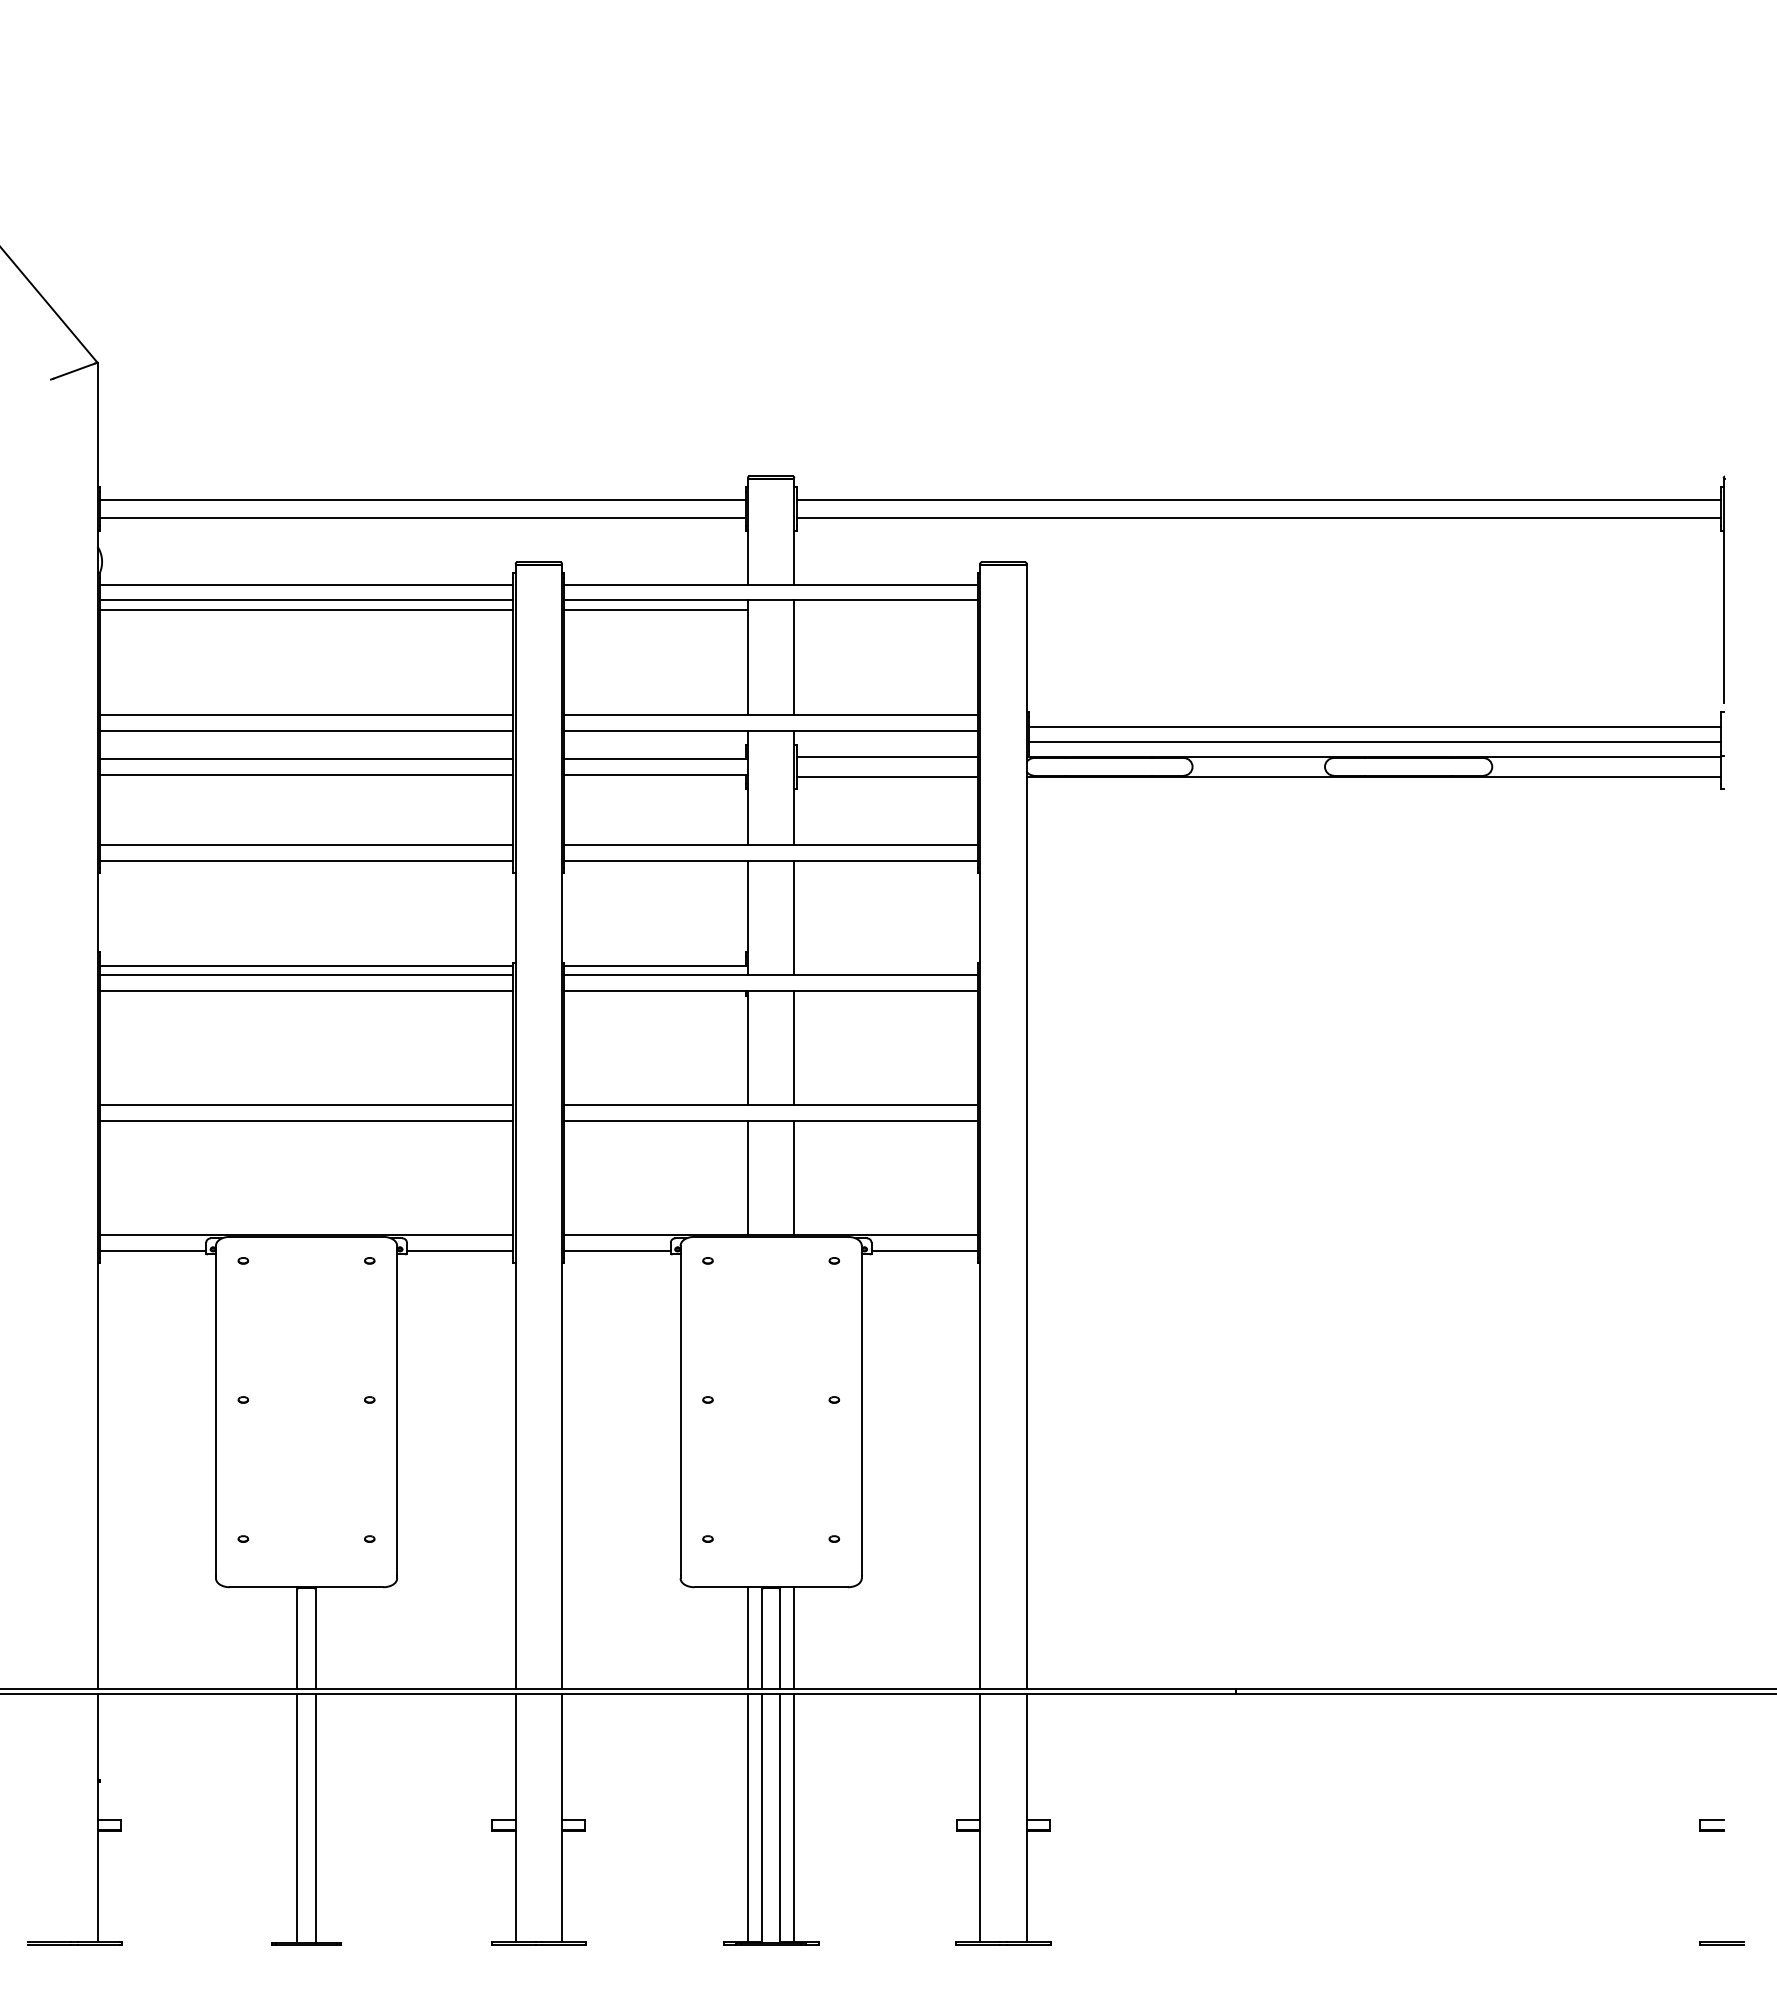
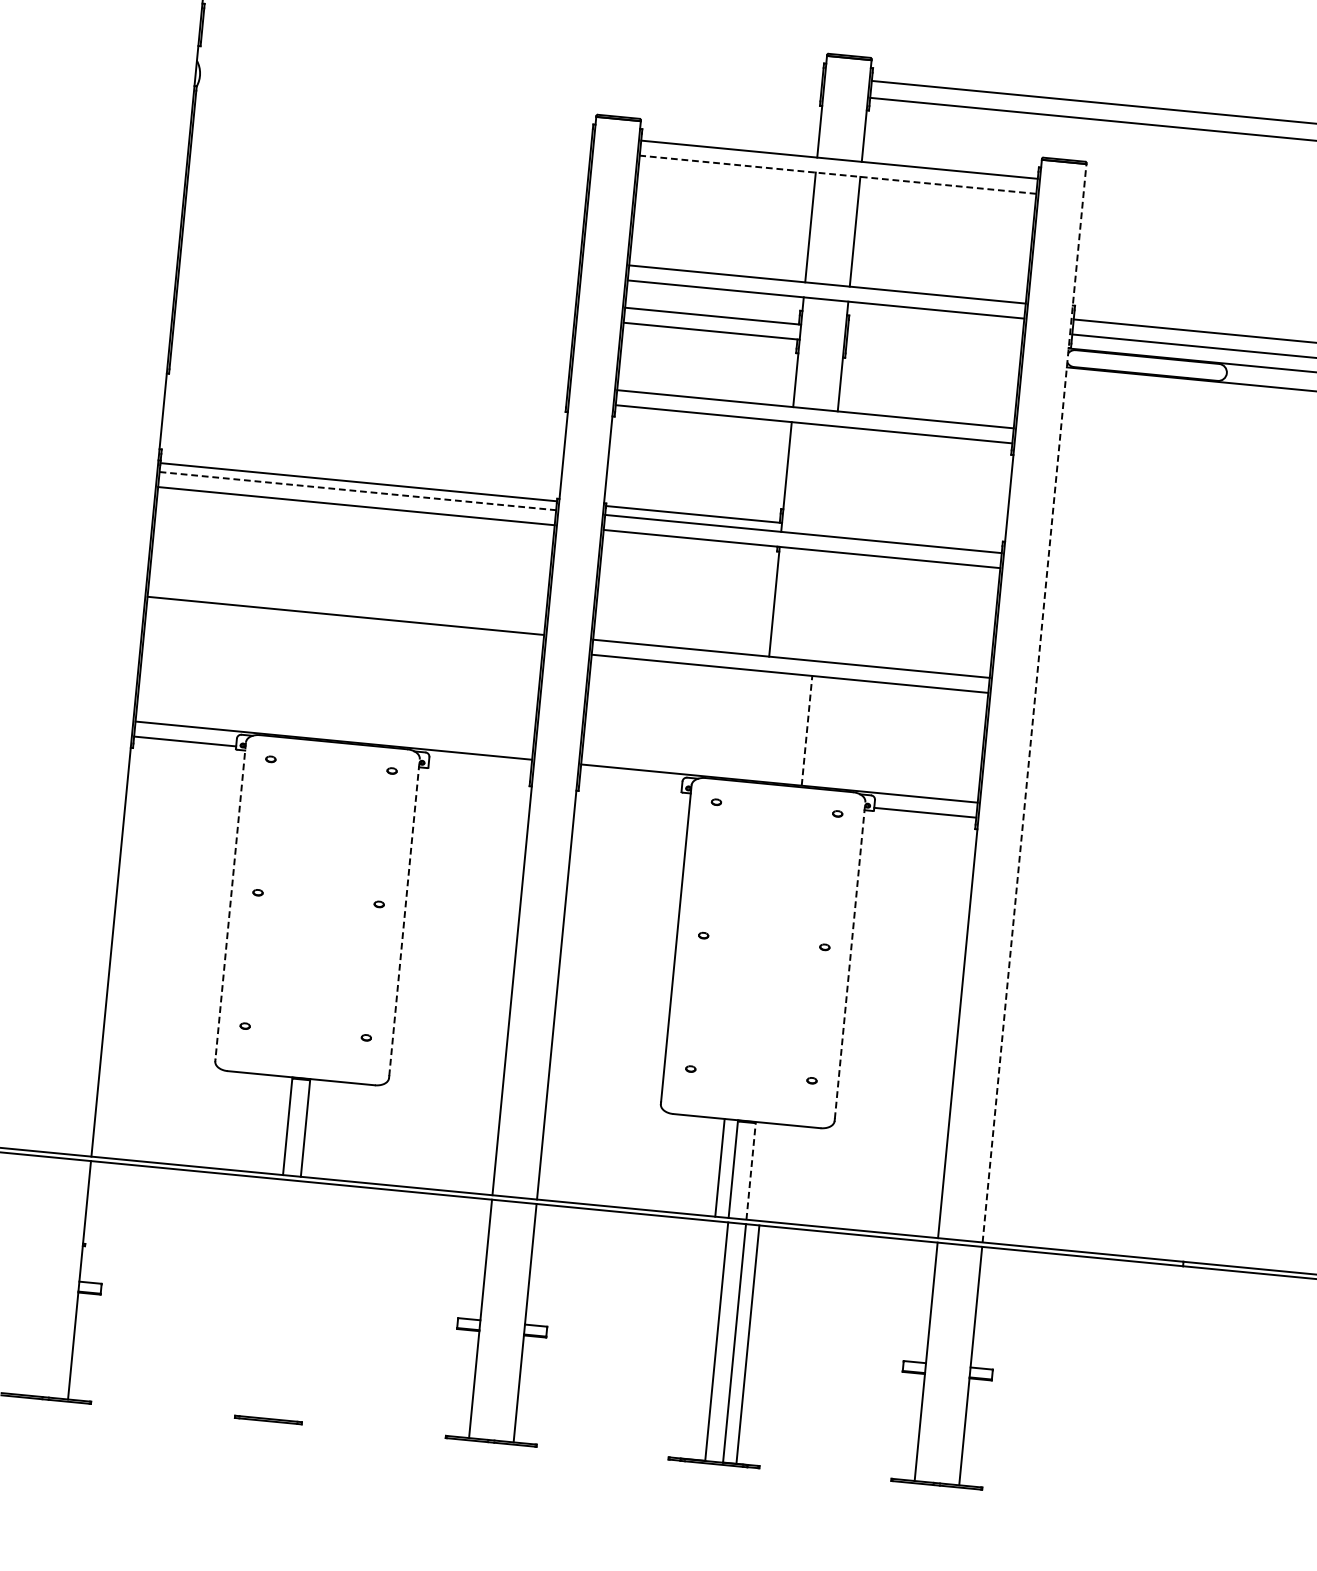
line: (422, 500) -> (512, 46), removed
line: (422, 517) -> (511, 62), removed
line: (306, 584) -> (393, 116), removed
line: (306, 600) -> (392, 131), removed
line: (771, 600) -> (838, 174), solid -> dashed
line: (306, 609) -> (391, 140), removed
line: (655, 609) -> (726, 172), removed
line: (306, 714) -> (381, 241), removed
line: (306, 730) -> (380, 256), removed
line: (886, 757) -> (934, 335), removed
line: (306, 759) -> (377, 284), removed
line: (306, 774) -> (376, 298), removed
line: (886, 776) -> (932, 354), removed
line: (306, 845) -> (369, 366), removed
line: (306, 860) -> (368, 381), removed
line: (794, 917) -> (831, 480), removed
line: (306, 975) -> (357, 491), solid -> dashed
line: (794, 1047) -> (819, 605), removed
line: (306, 1120) -> (344, 630), removed
line: (1026, 1126) -> (1034, 702), solid -> dashed
line: (747, 1177) -> (762, 725), removed
line: (794, 1177) -> (807, 730), solid -> dashed
line: (459, 1250) -> (479, 769), removed
line: (617, 1250) -> (630, 783), removed
line: (397, 1410) -> (404, 917), solid -> dashed
line: (861, 1410) -> (849, 959), solid -> dashed
line: (215, 1411) -> (230, 901), solid -> dashed
line: (780, 1638) -> (751, 1171), solid -> dashed
line: (794, 1638) -> (764, 1172), removed
line: (297, 1817) -> (271, 1298), removed
line: (315, 1817) -> (288, 1299), removed
line: (747, 1817) -> (702, 1339), removed

